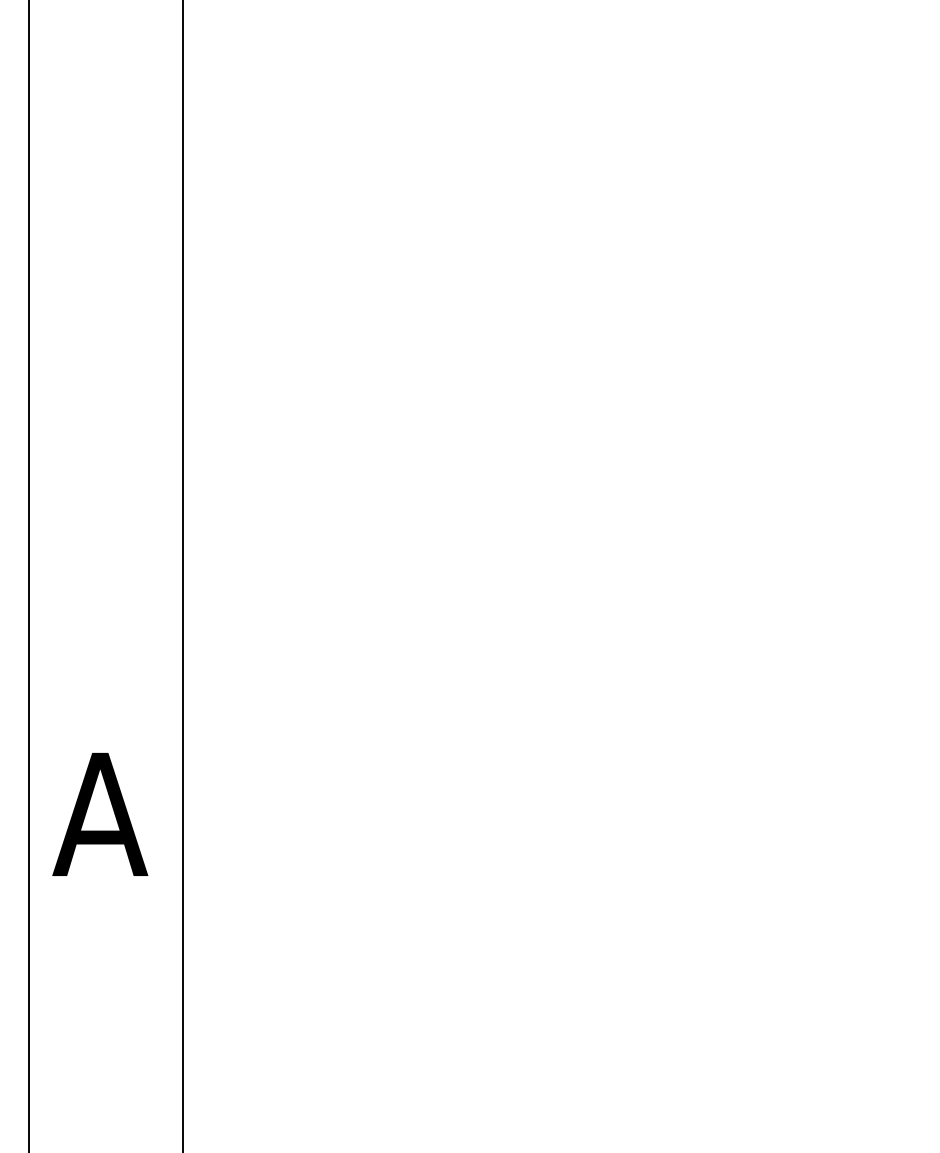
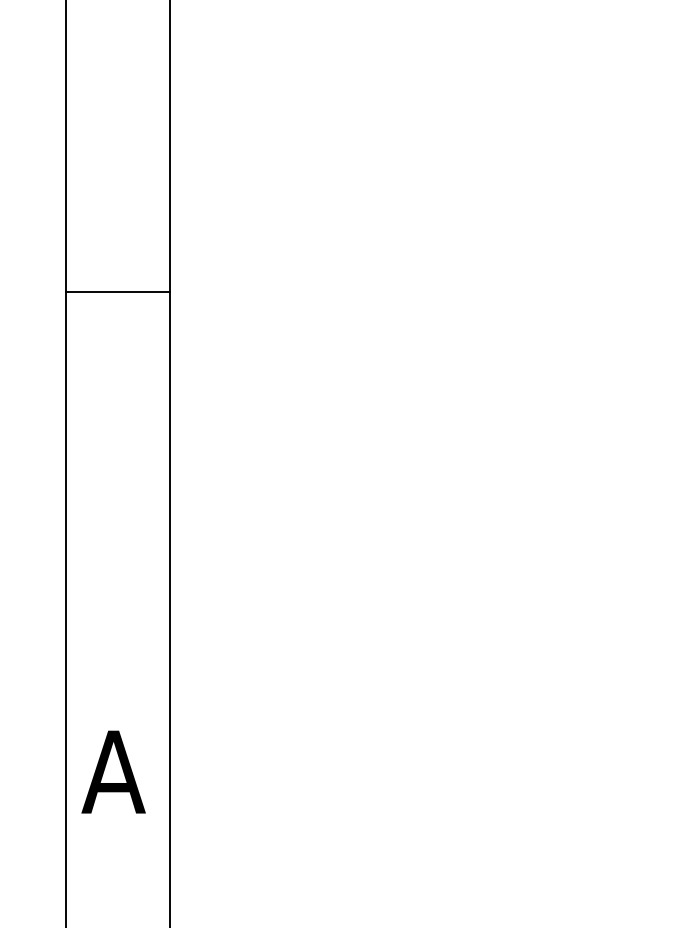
line: (106, 101) -> (117, 292), added

